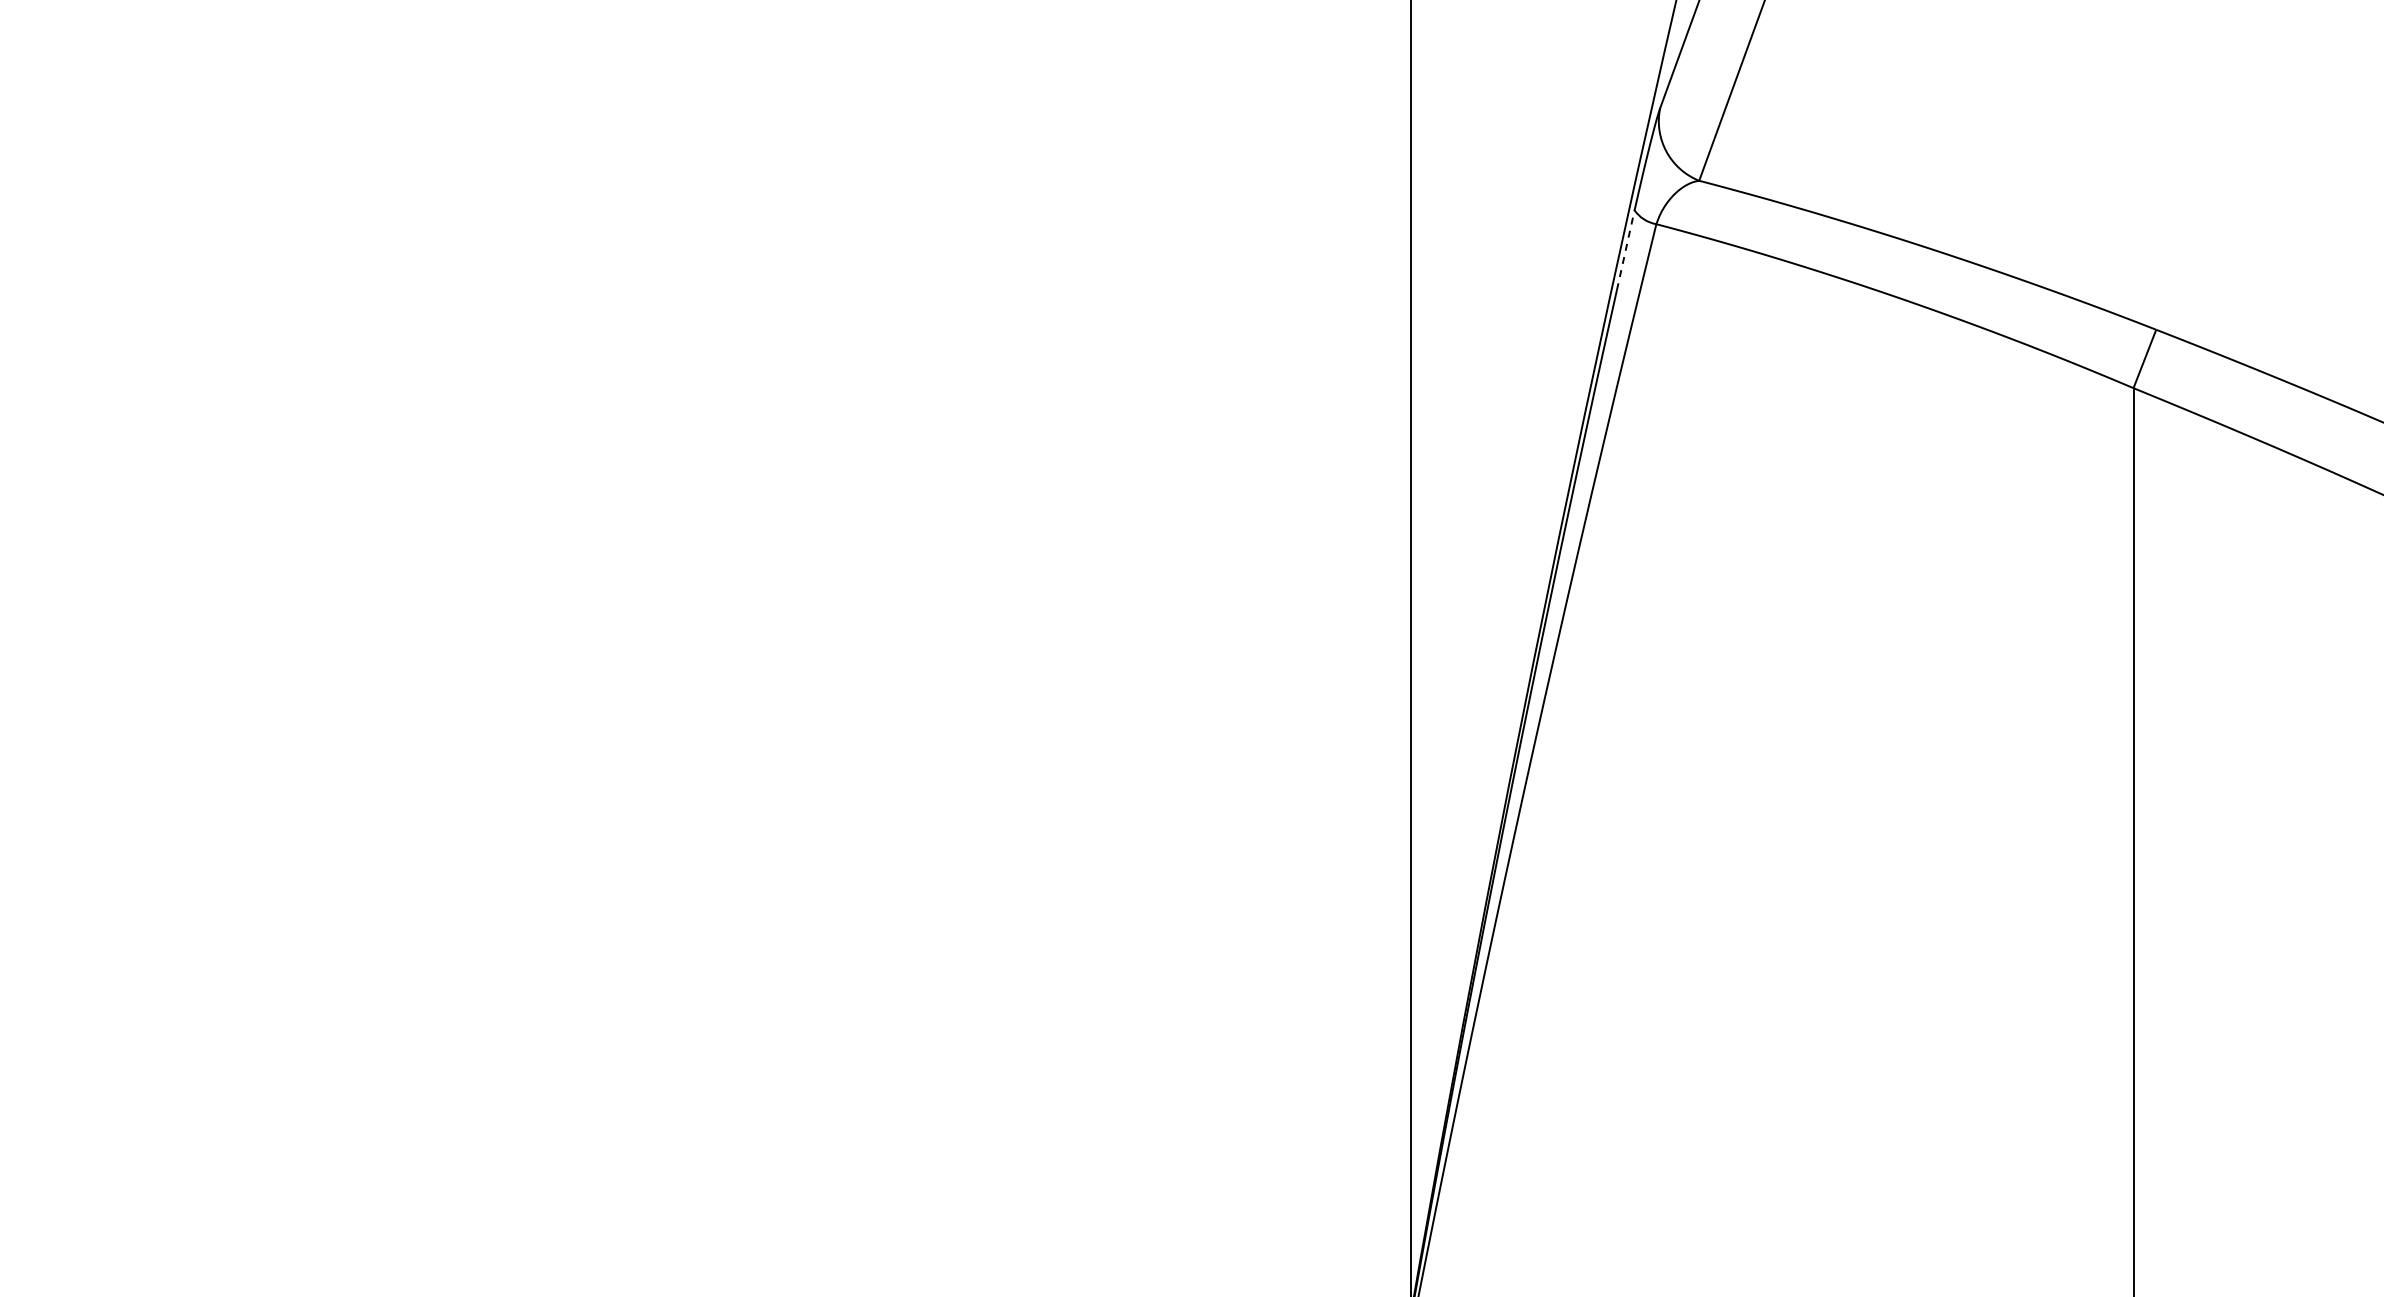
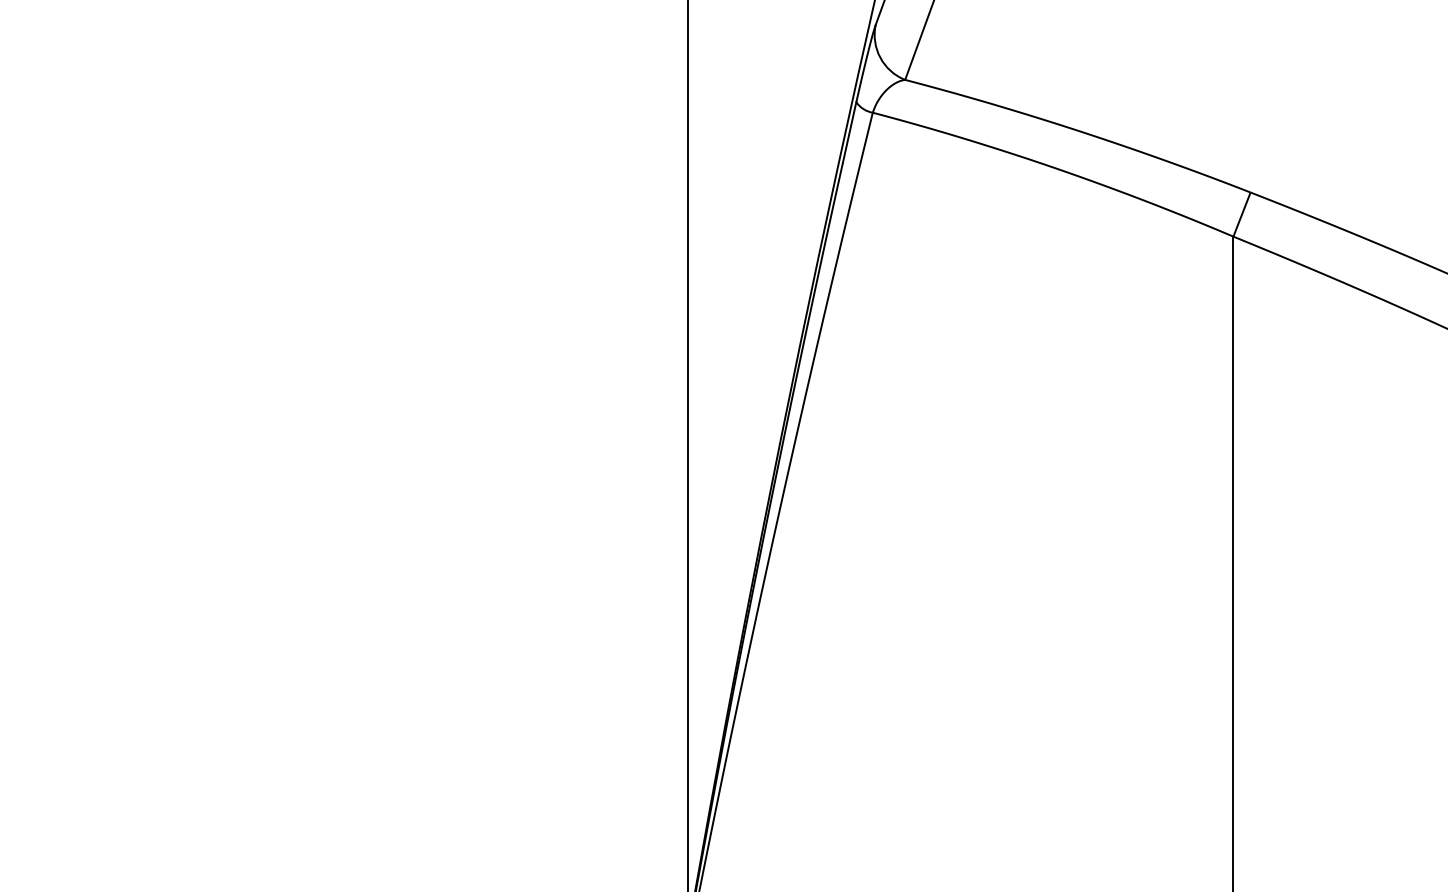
line: (1625, 250) -> (849, 132), dashed -> solid

